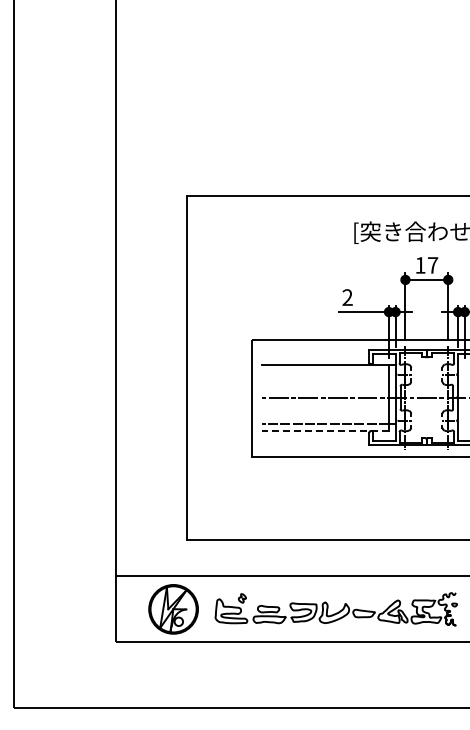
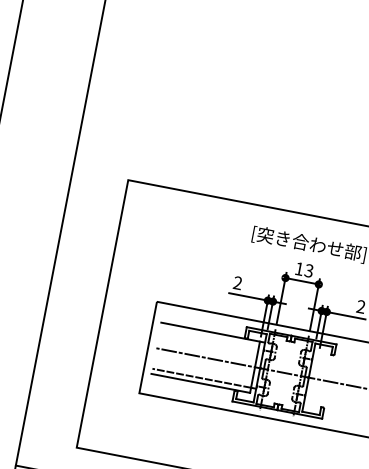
text: (432, 265) -> (308, 270), 17 -> 13
line: (325, 430) -> (200, 383), dashed -> solid

